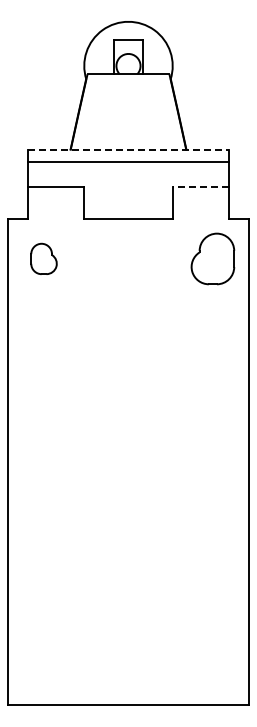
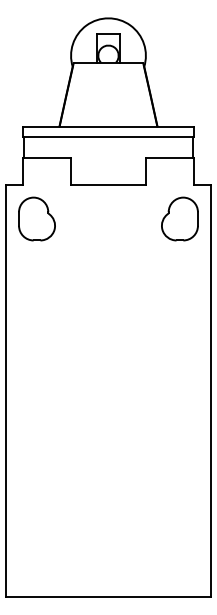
line: (129, 150) -> (109, 127), dashed -> solid
line: (200, 186) -> (169, 157), dashed -> solid
part: (43, 258) -> (36, 218), size x1.67

